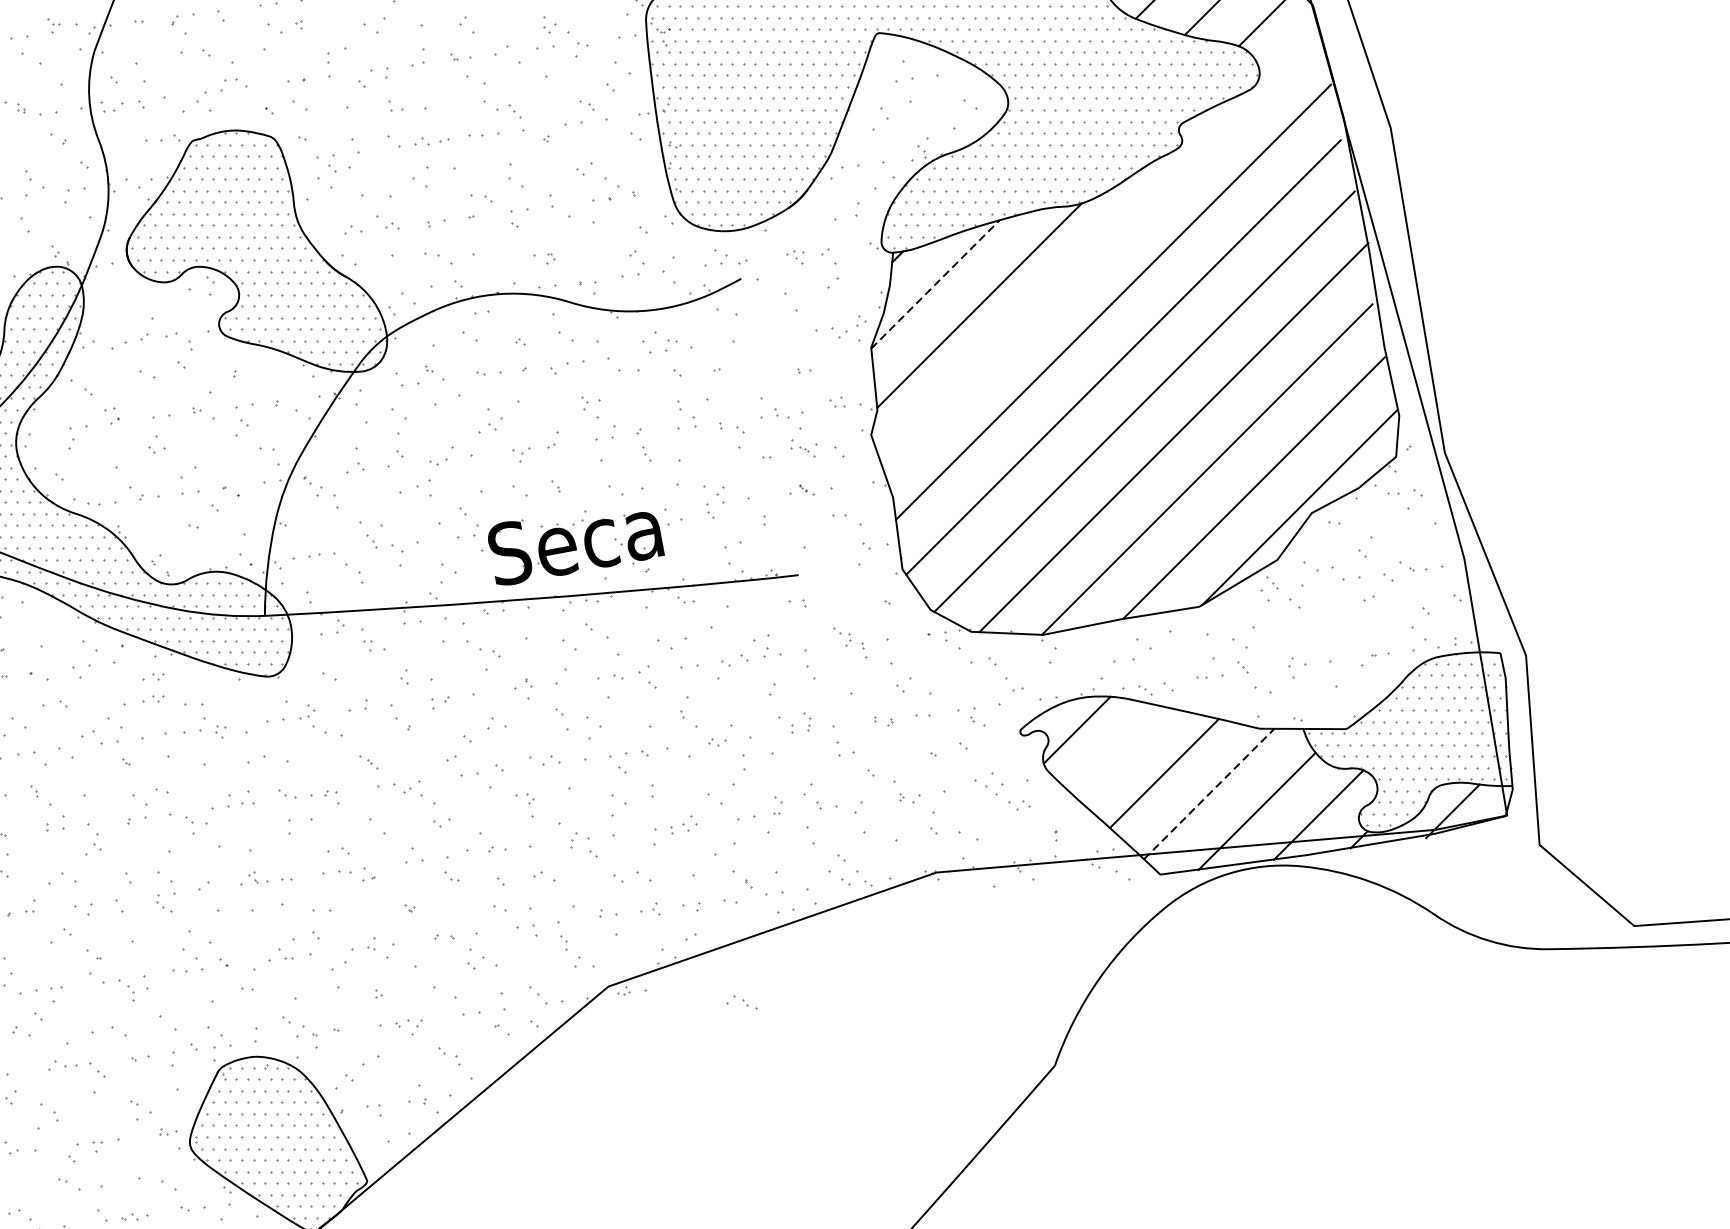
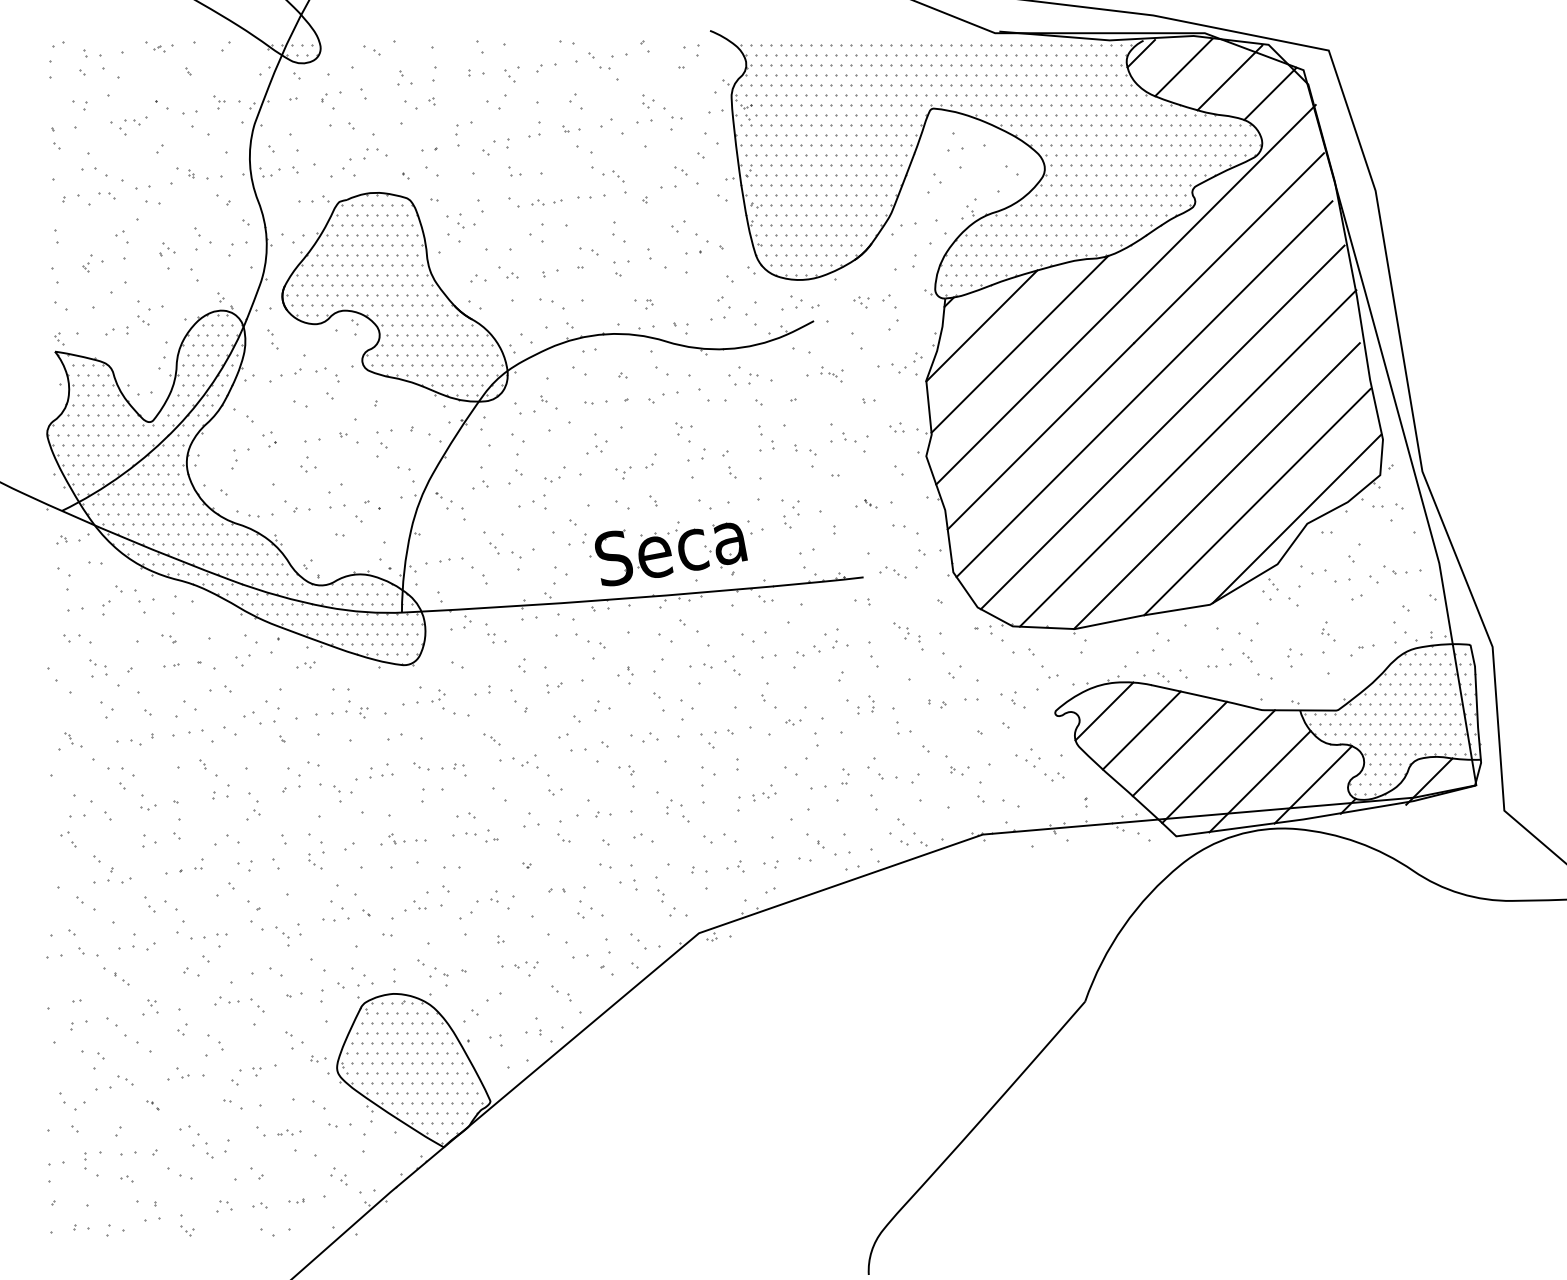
line: (1101, 248) -> (1125, 294), added
line: (935, 283) -> (981, 325), dashed -> solid
part: (115, 300) -> (272, 339), added
part: (803, 449) -> (831, 374), moved
part: (1336, 637) -> (1328, 631), added
part: (153, 697) -> (305, 683), removed
line: (1120, 752) -> (1141, 730), added
line: (1209, 793) -> (1218, 766), dashed -> solid
part: (740, 1003) -> (892, 572), moved

